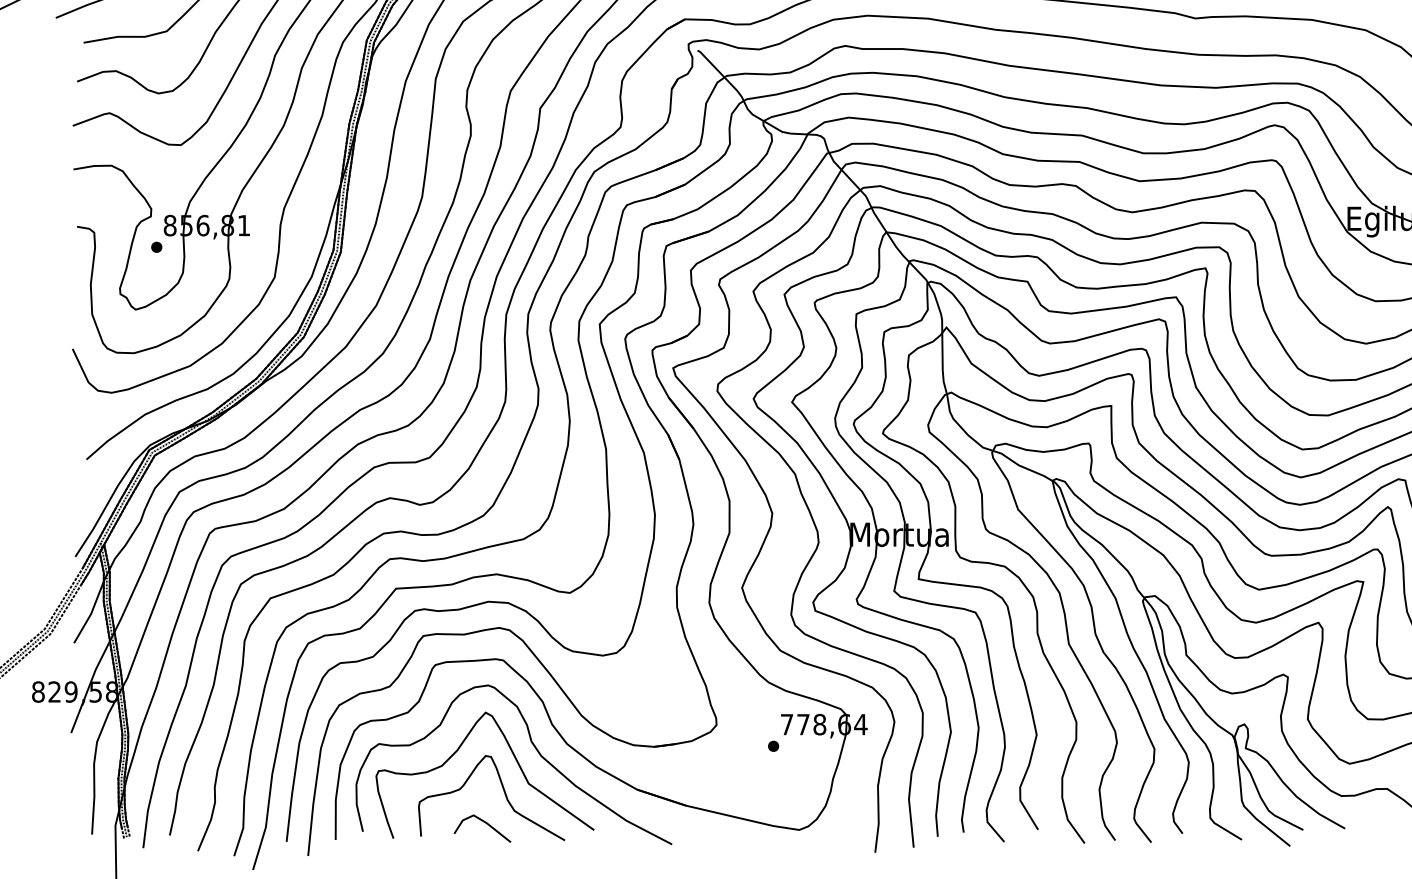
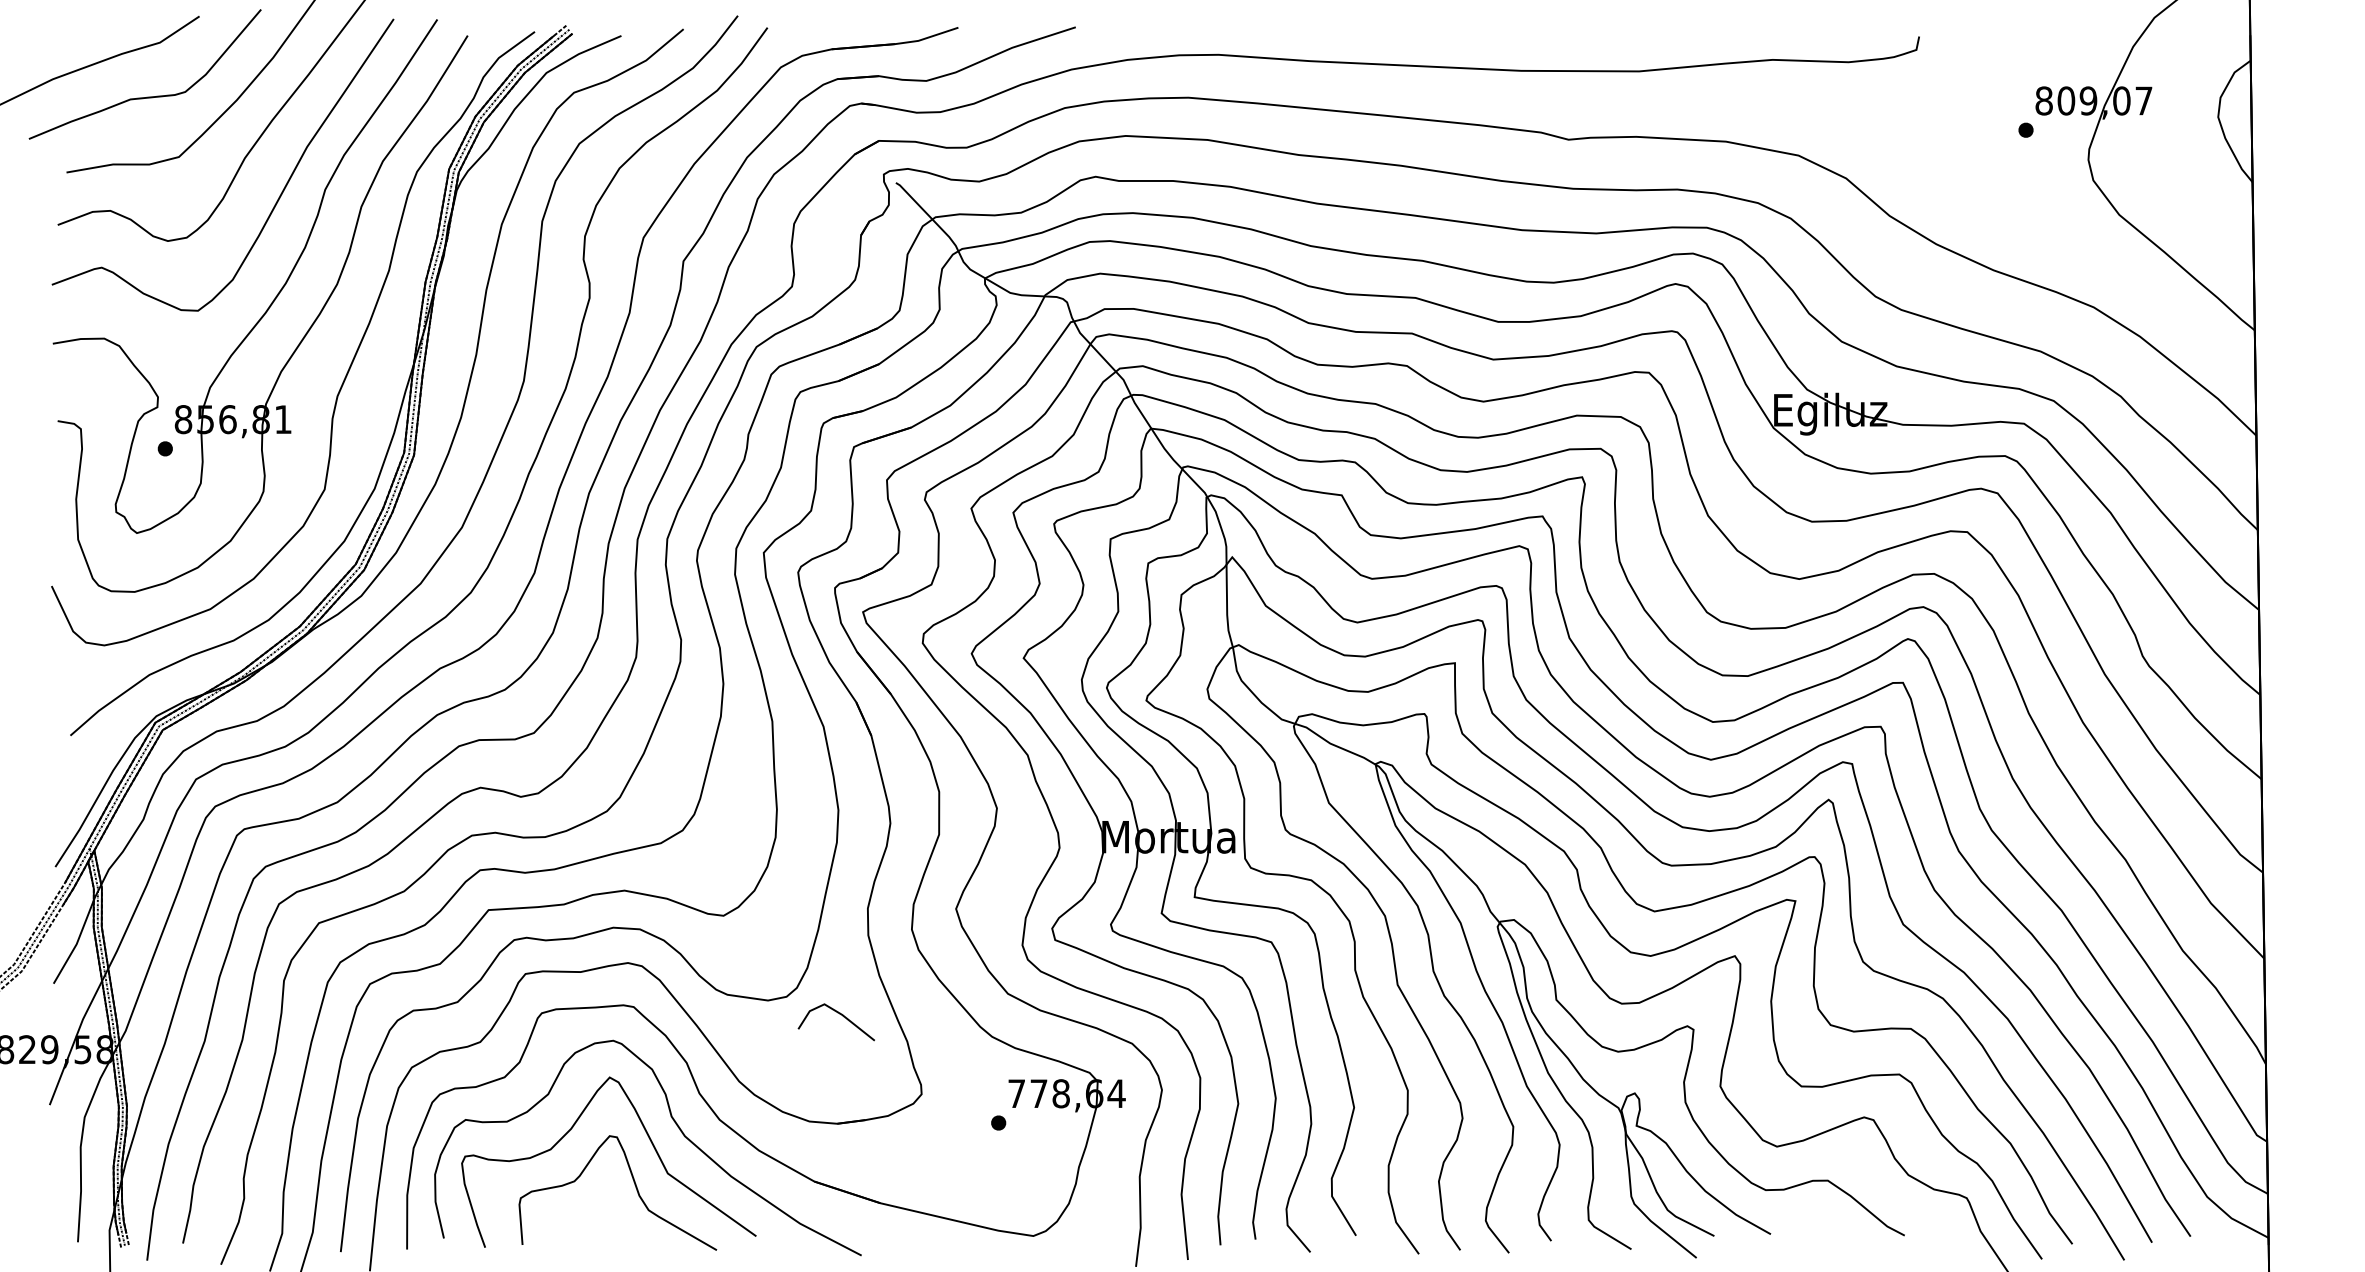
part: (484, 822) -> (839, 1014), moved

